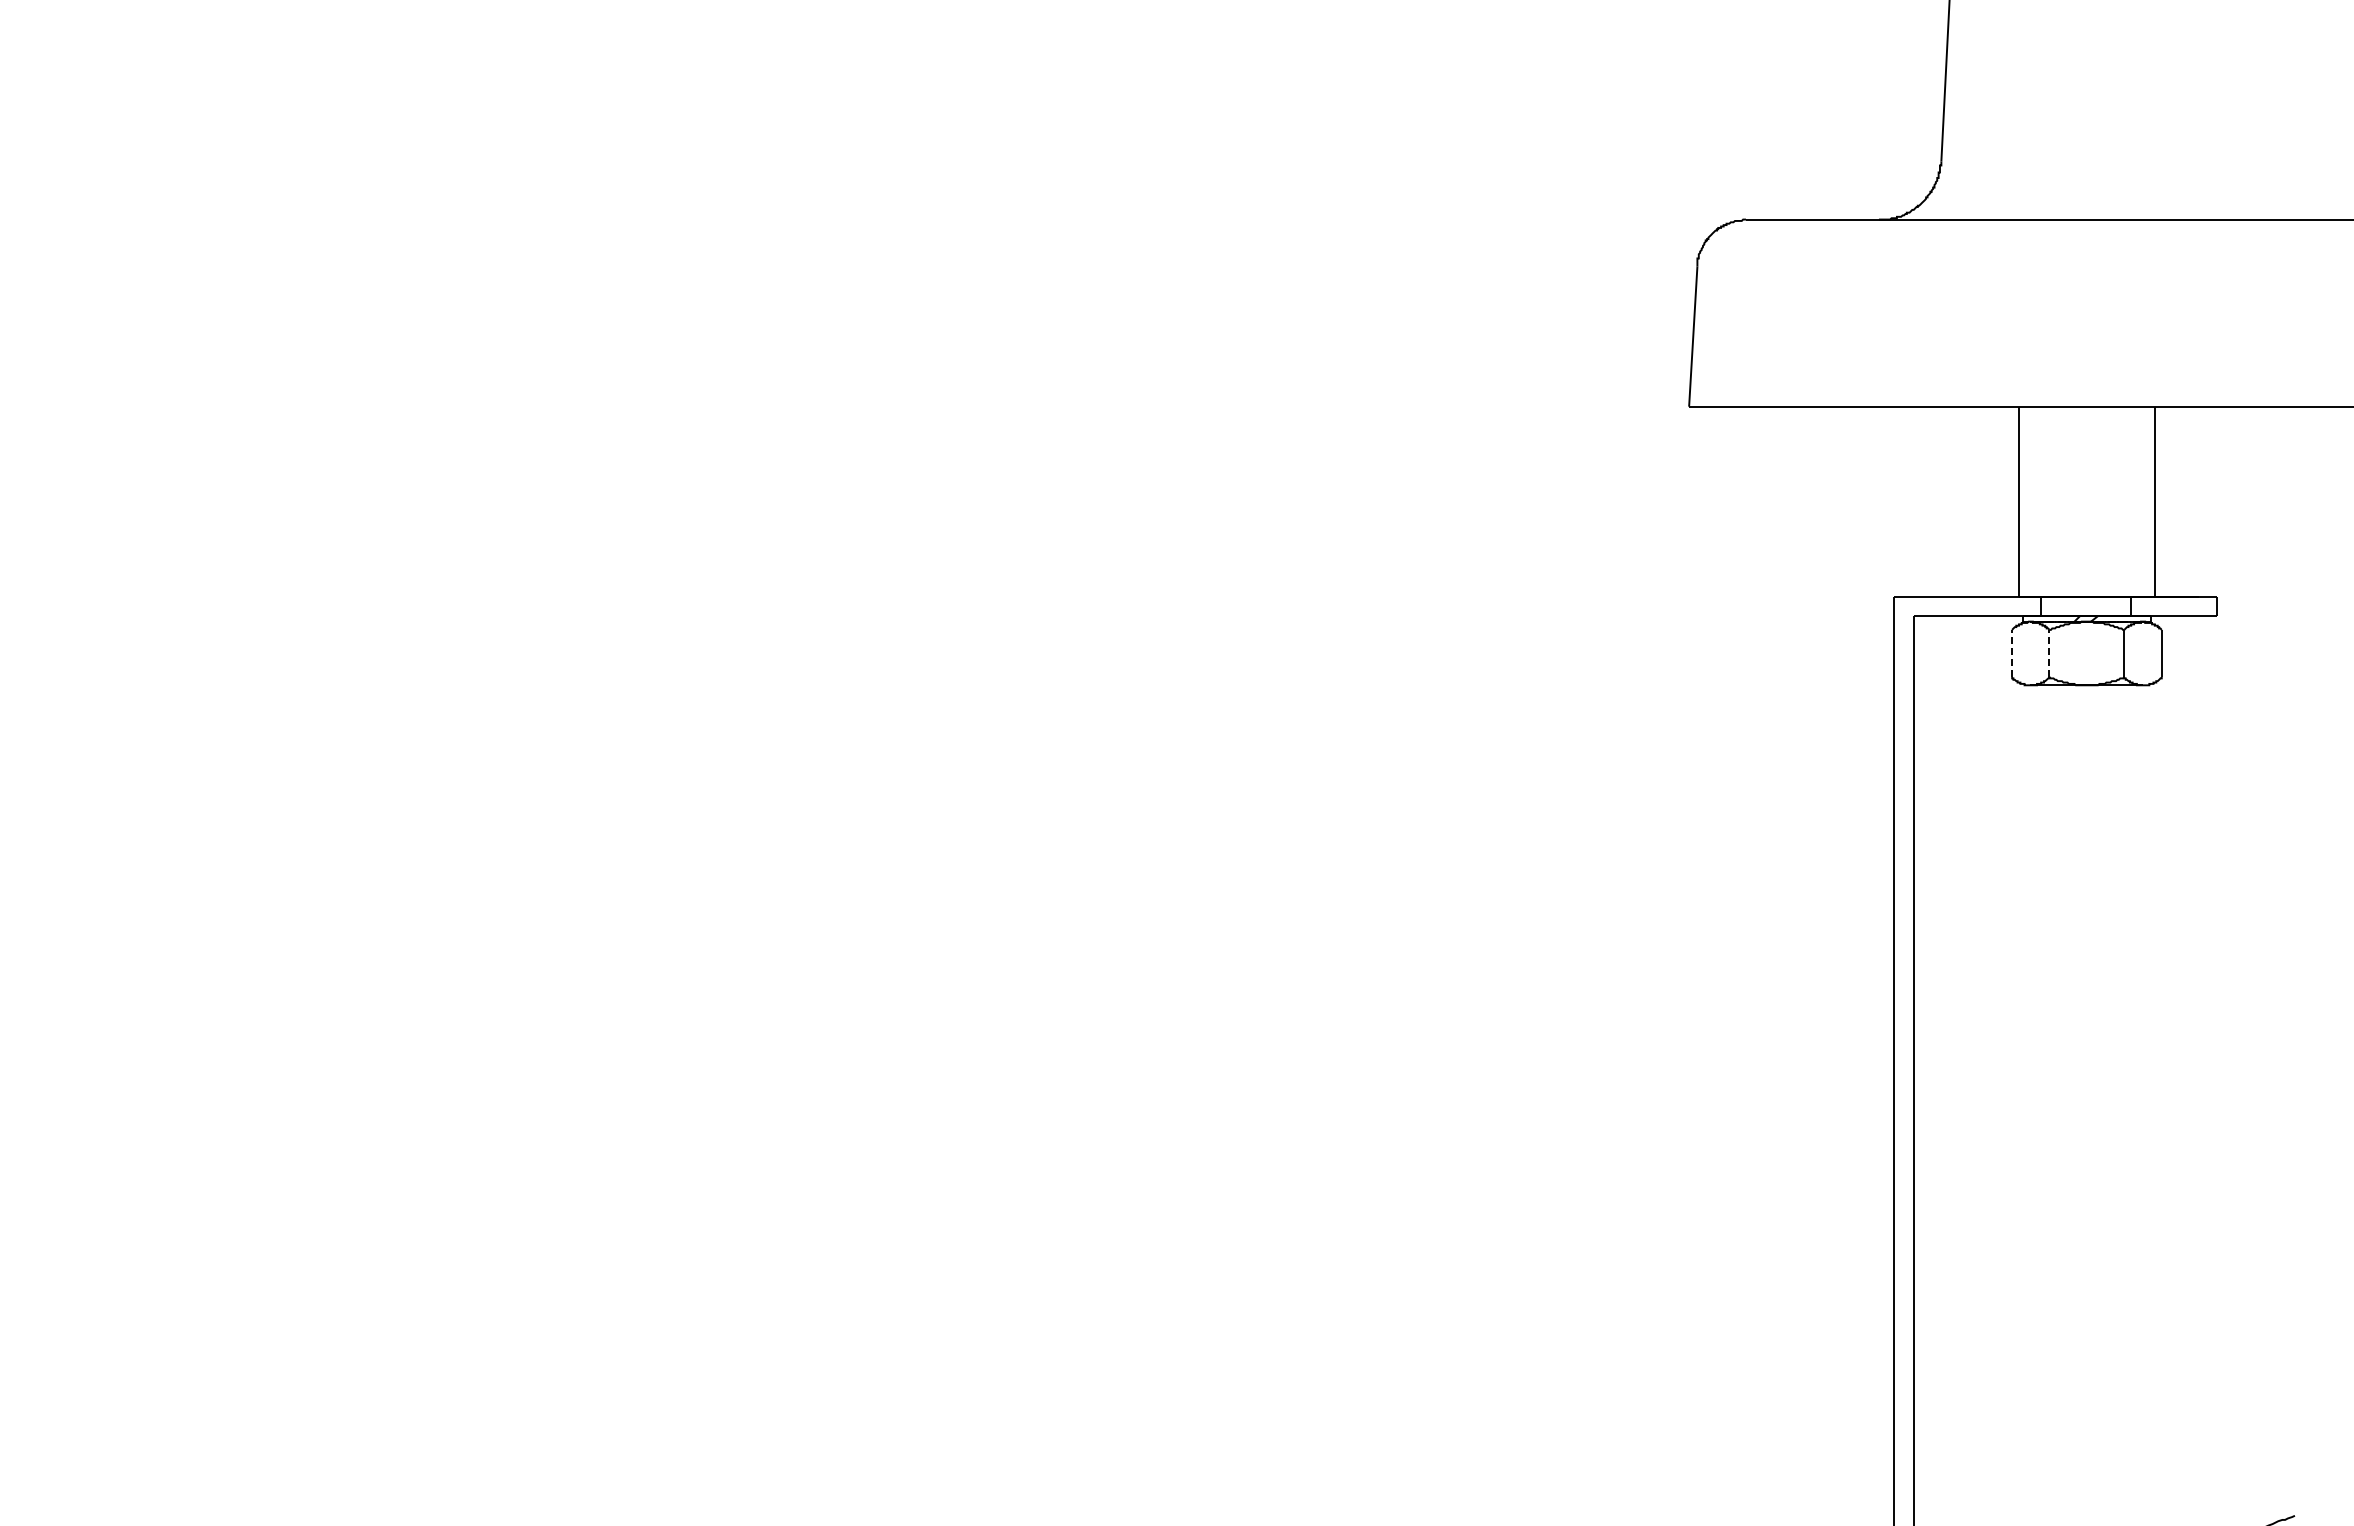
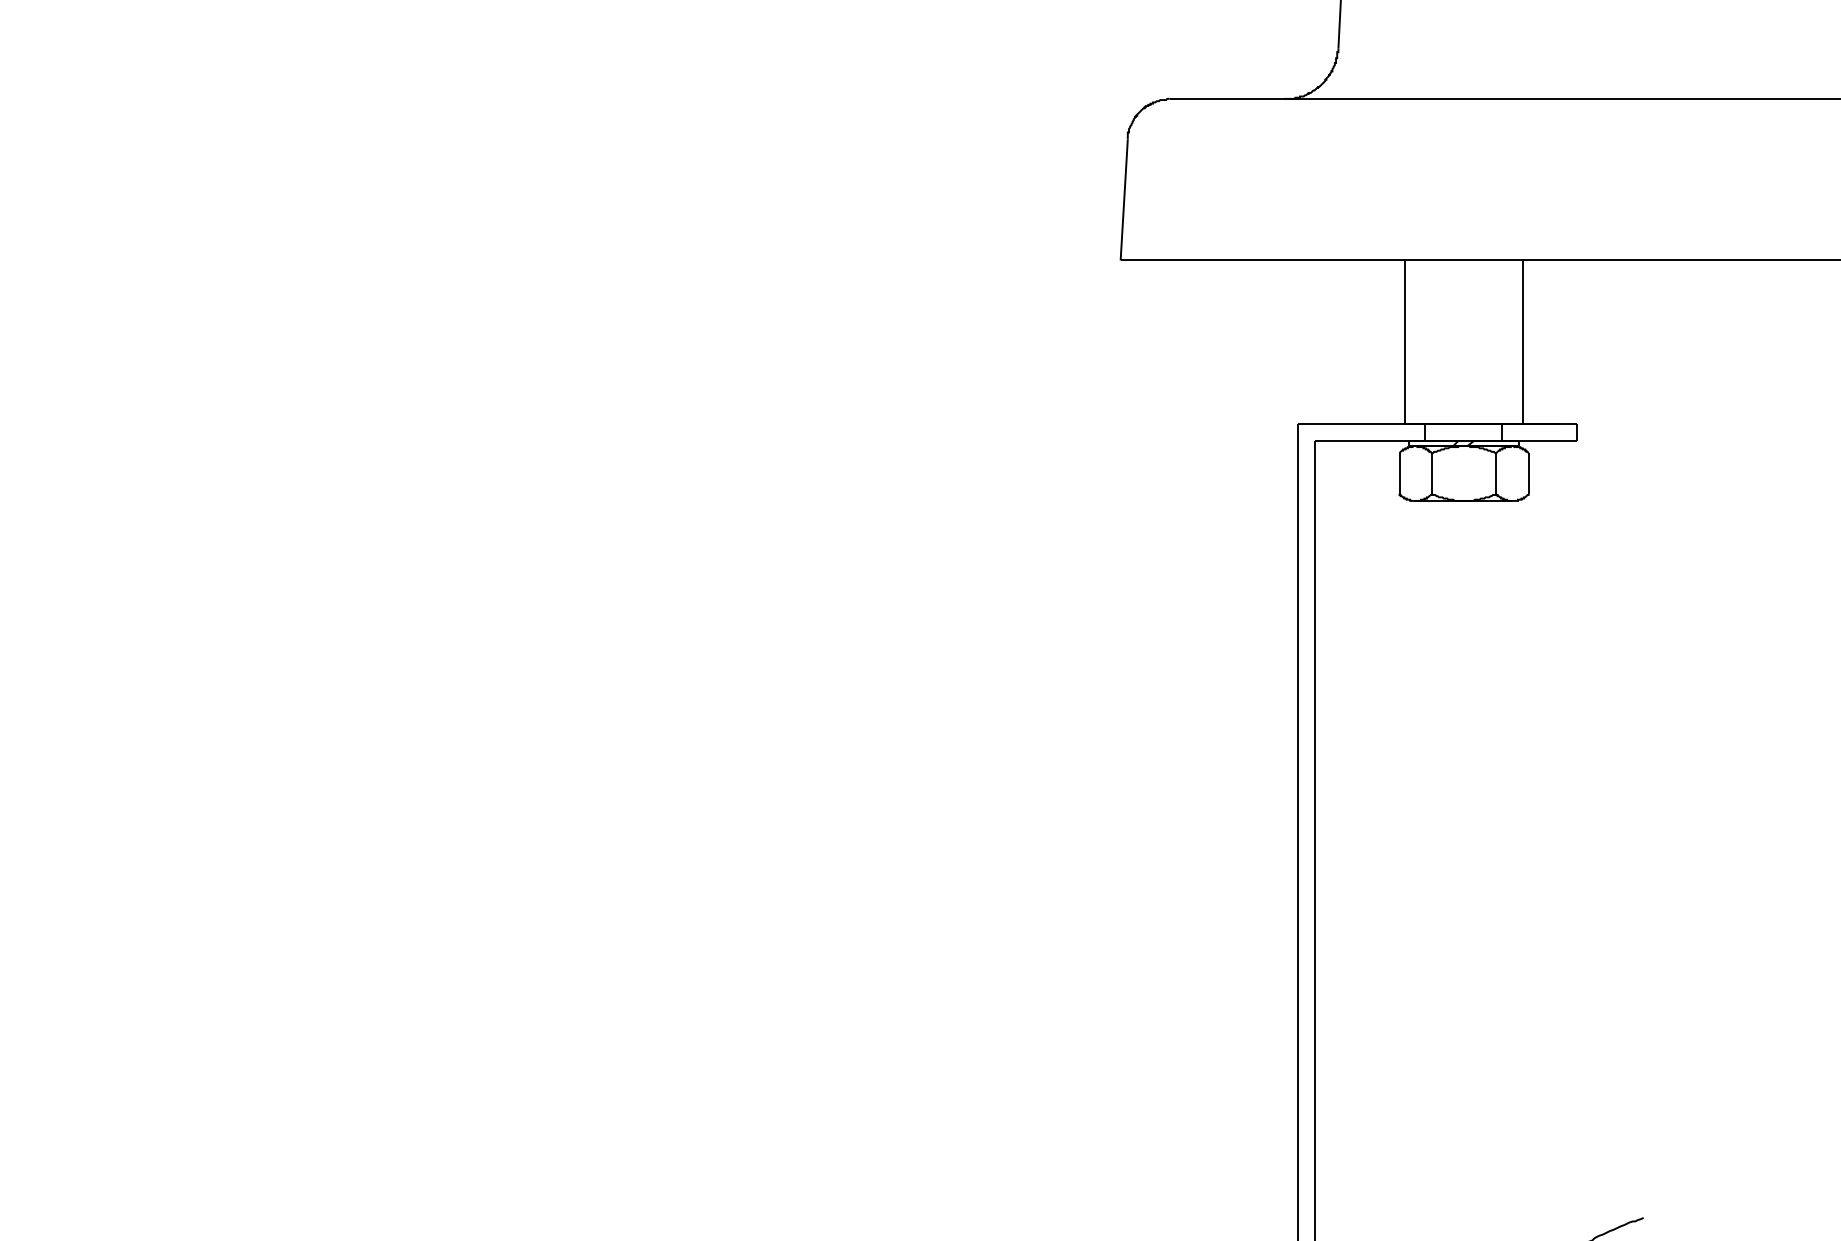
line: (2012, 653) -> (1399, 473), dashed -> solid
line: (2049, 653) -> (1431, 473), dashed -> solid

